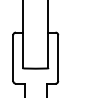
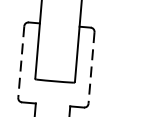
line: (13, 58) -> (21, 62), solid -> dashed
line: (58, 58) -> (91, 68), solid -> dashed

